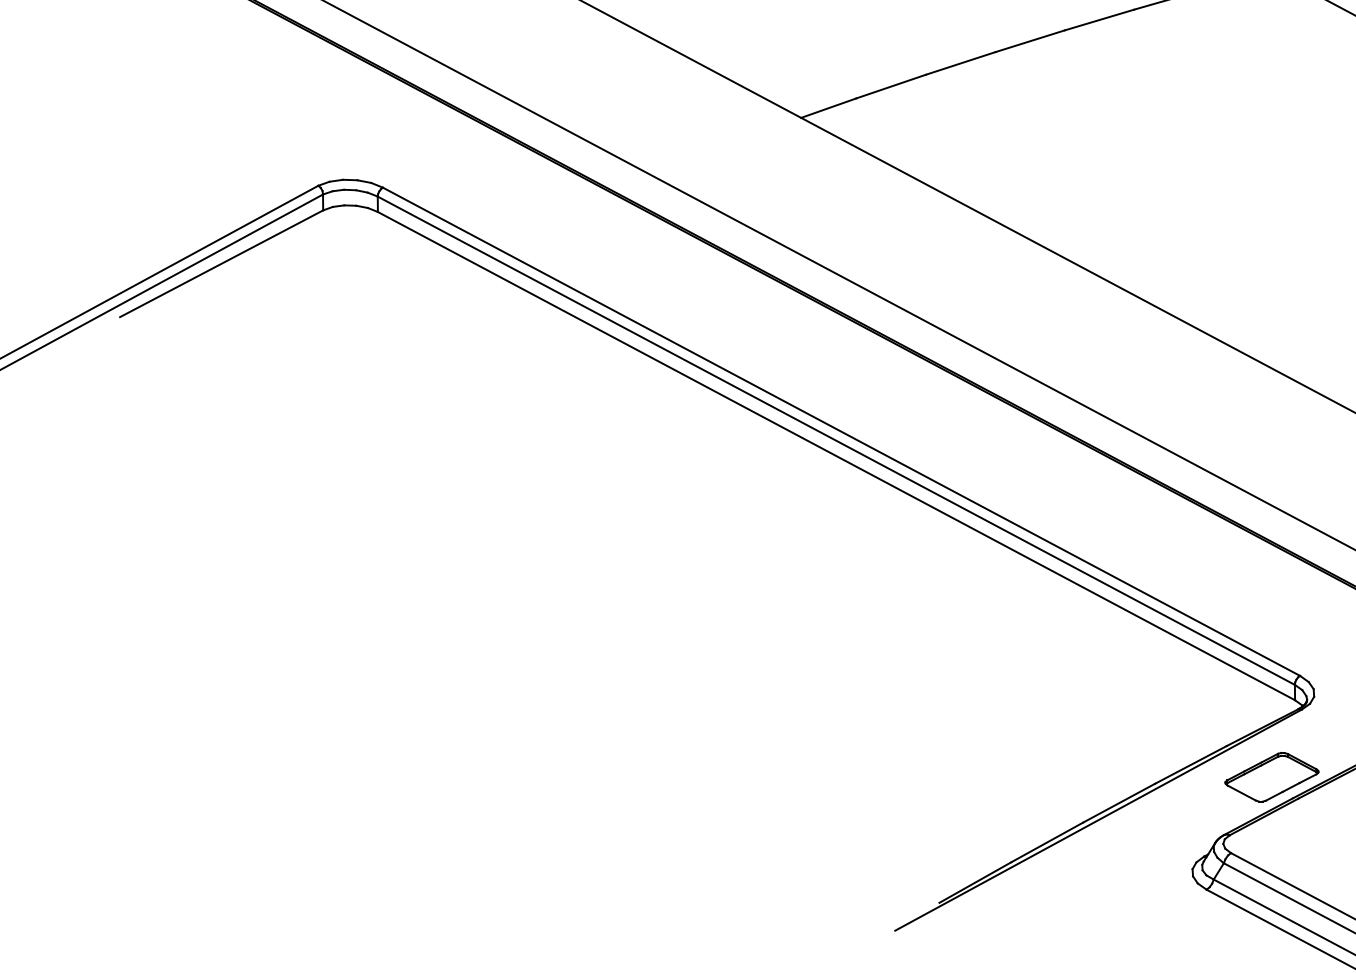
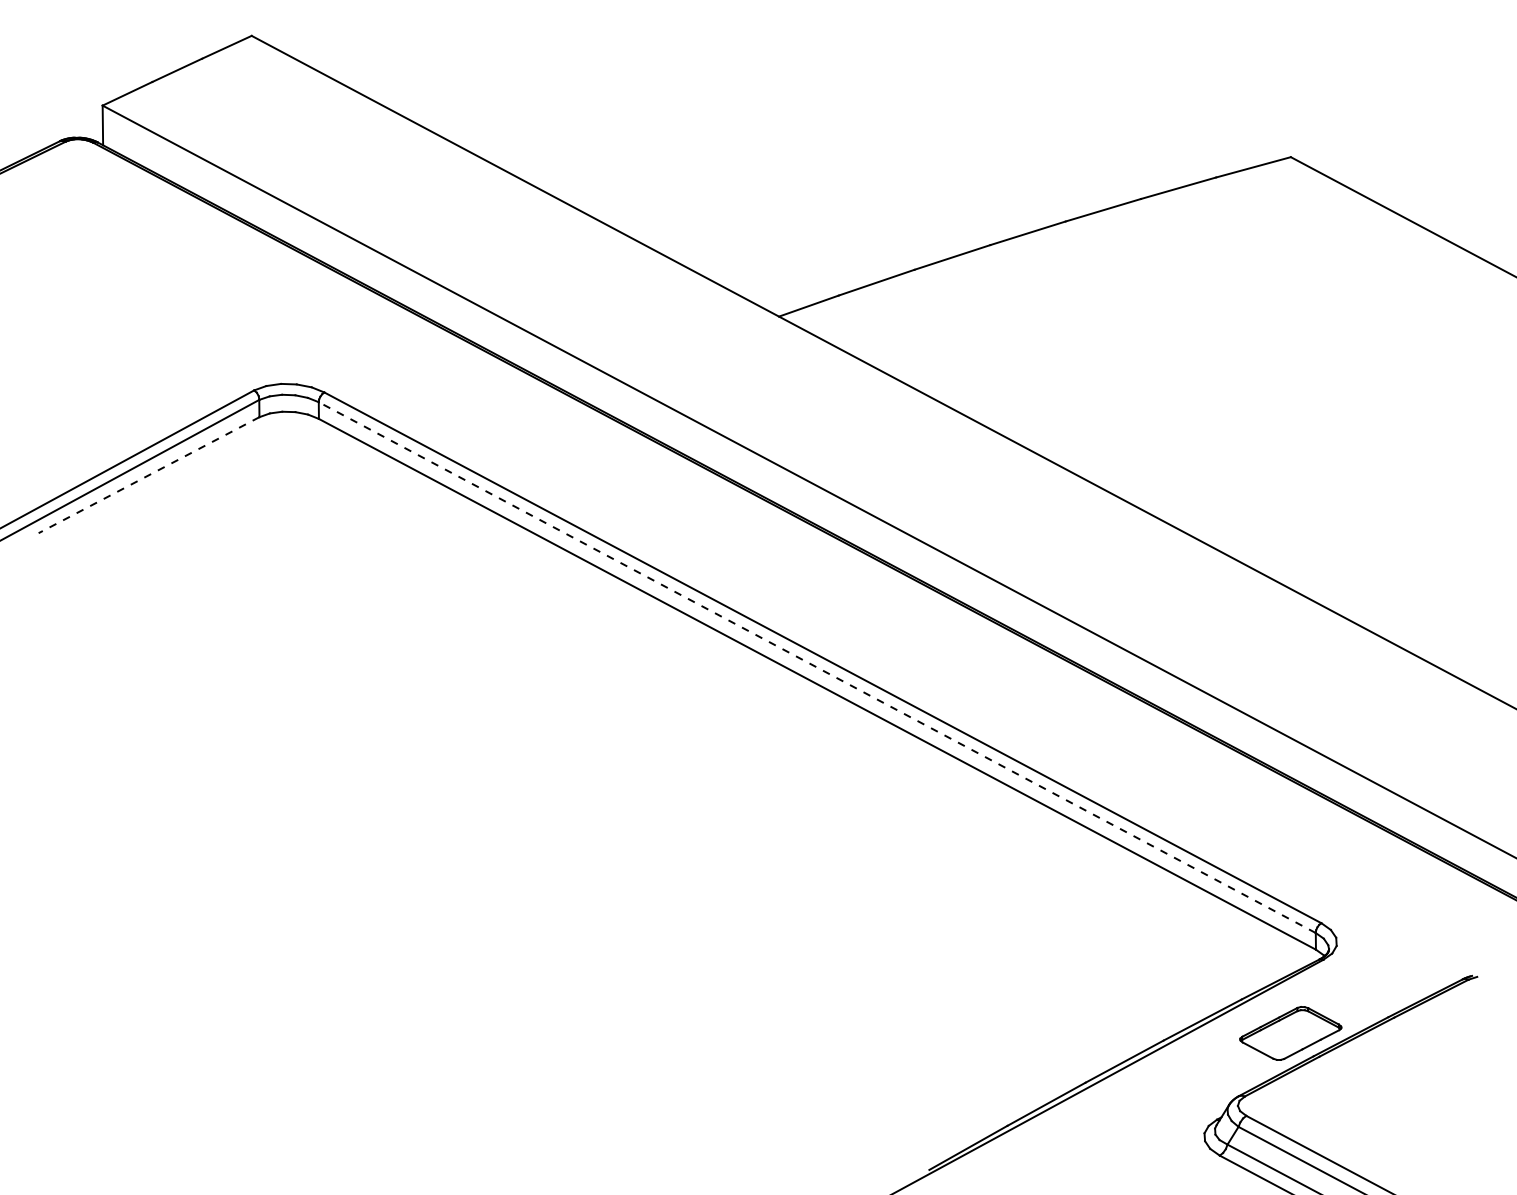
line: (222, 264) -> (149, 475), solid -> dashed
line: (836, 440) -> (817, 667), solid -> dashed

